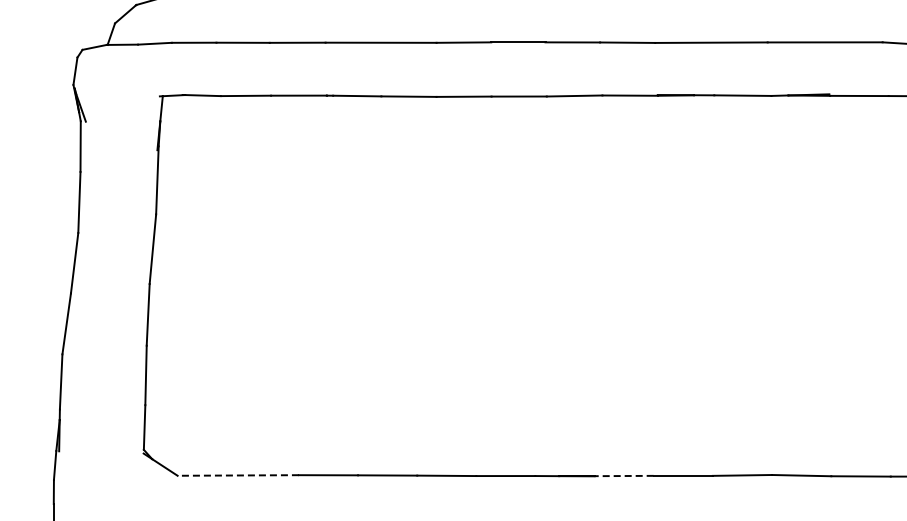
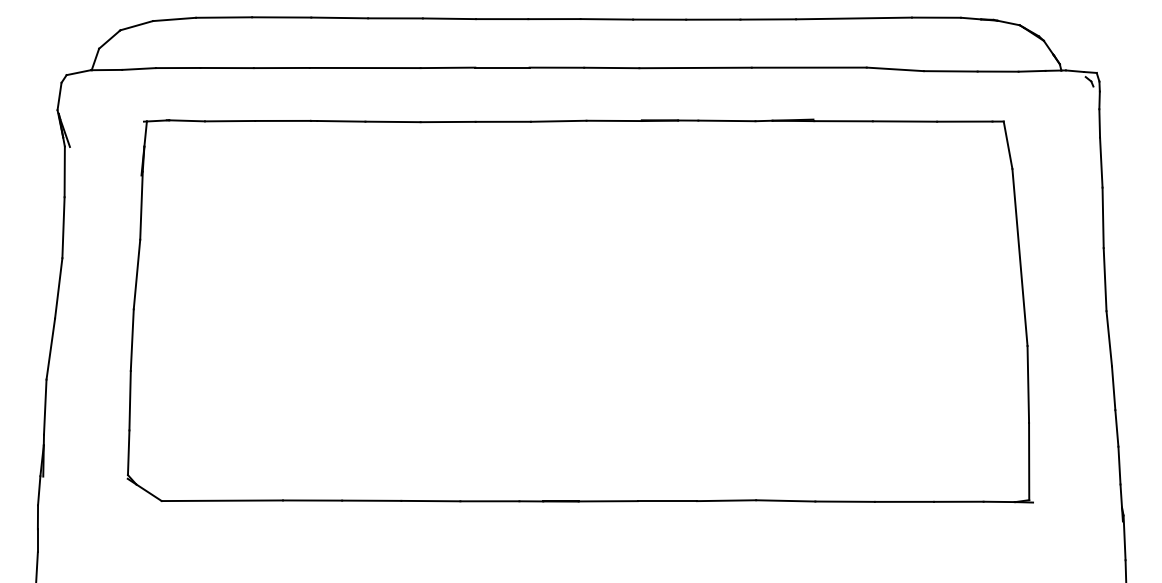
line: (238, 475) -> (222, 500), dashed -> solid
line: (624, 476) -> (608, 501), dashed -> solid

